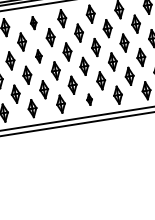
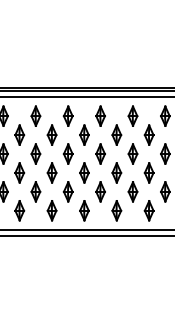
part: (33, 22) -> (67, 115), size x1.43
part: (38, 56) -> (67, 153), size x1.43
part: (89, 99) -> (116, 210), size x1.67

